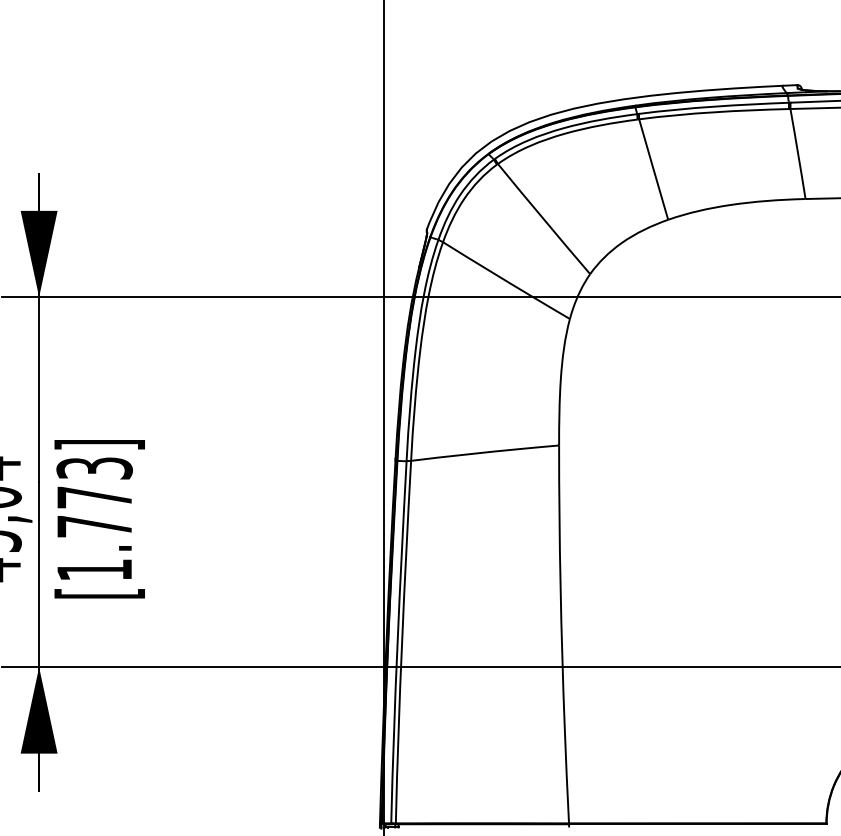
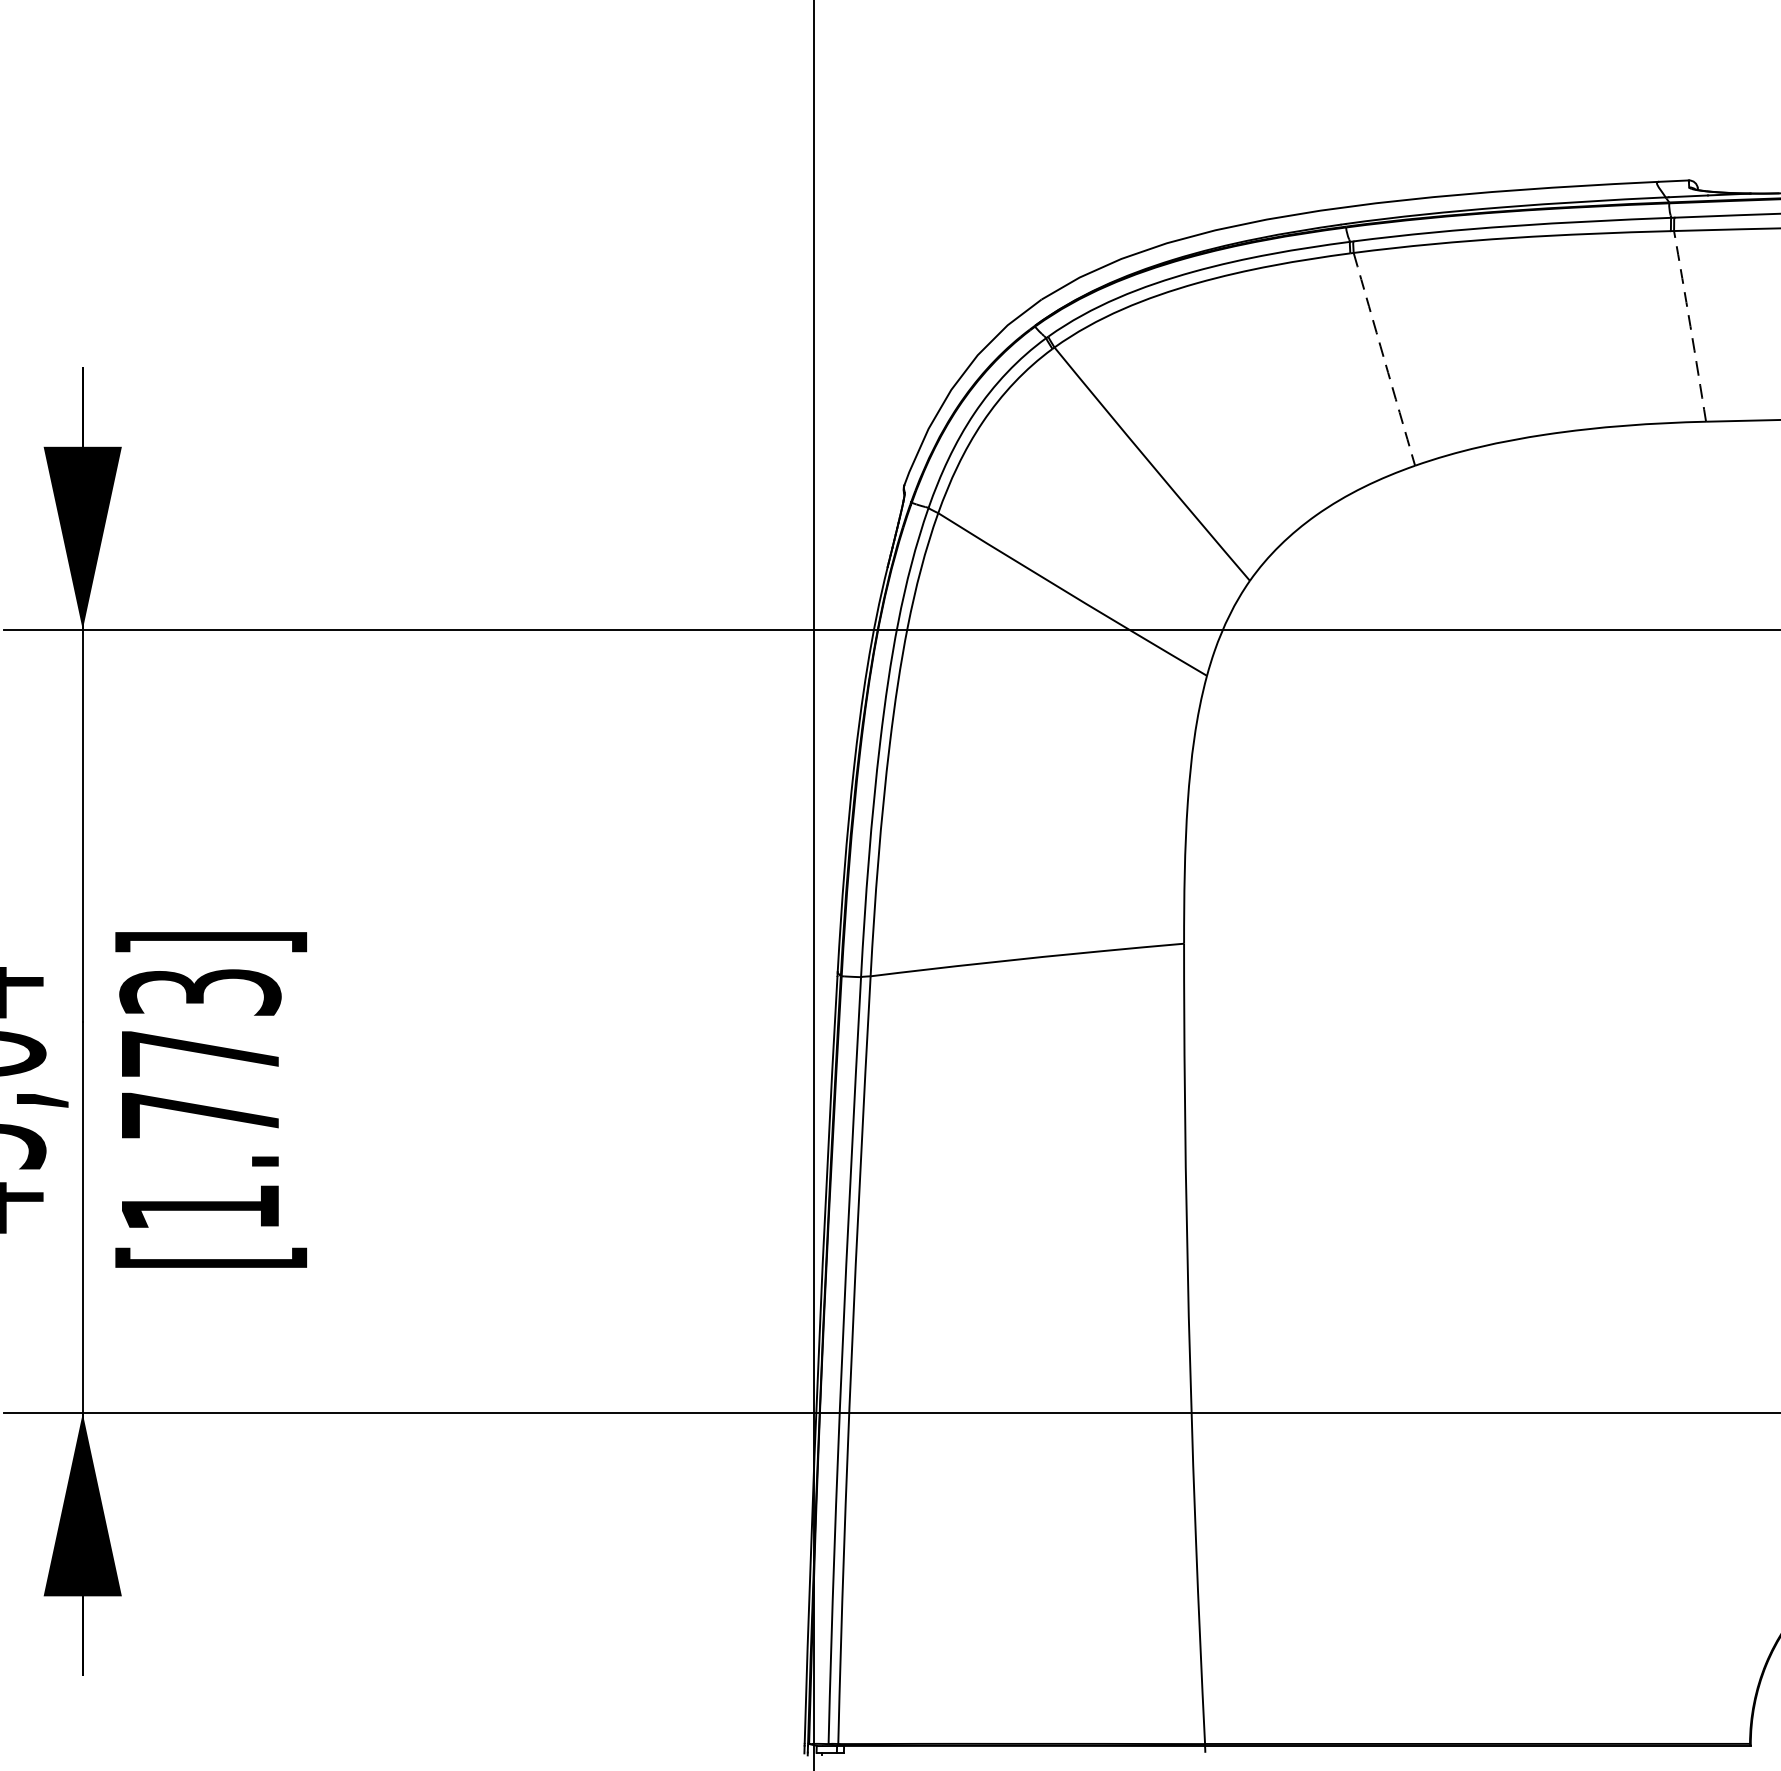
arc: (798, 153) -> (1691, 325), solid -> dashed
arc: (653, 169) -> (1383, 359), solid -> dashed

